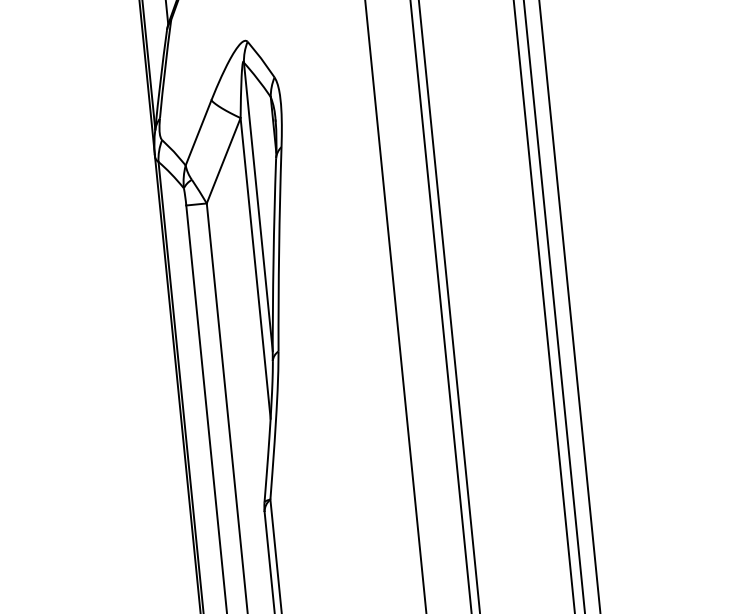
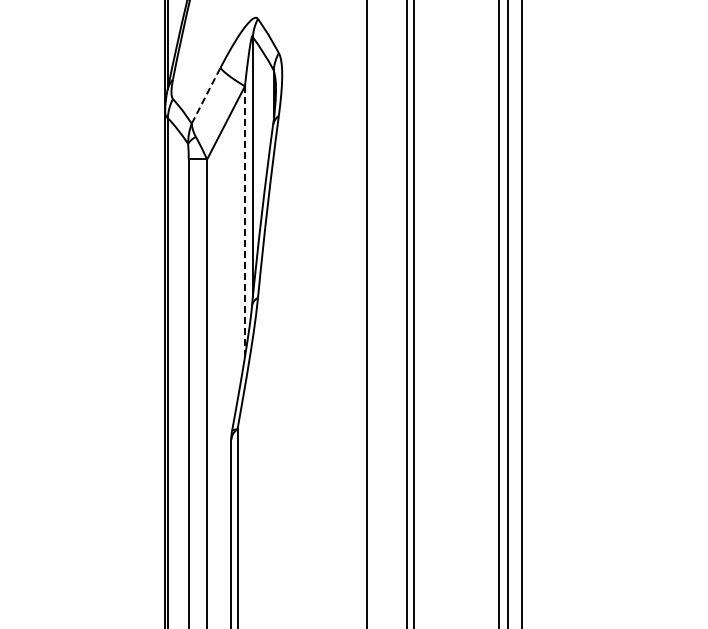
line: (198, 132) -> (206, 95), solid -> dashed
line: (255, 269) -> (244, 222), solid -> dashed

